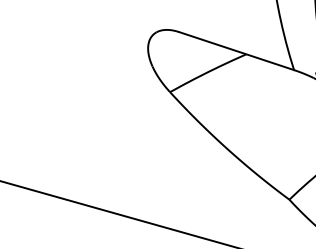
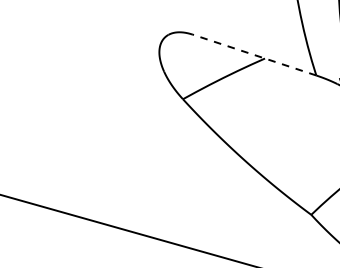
line: (236, 50) -> (254, 54), solid -> dashed

